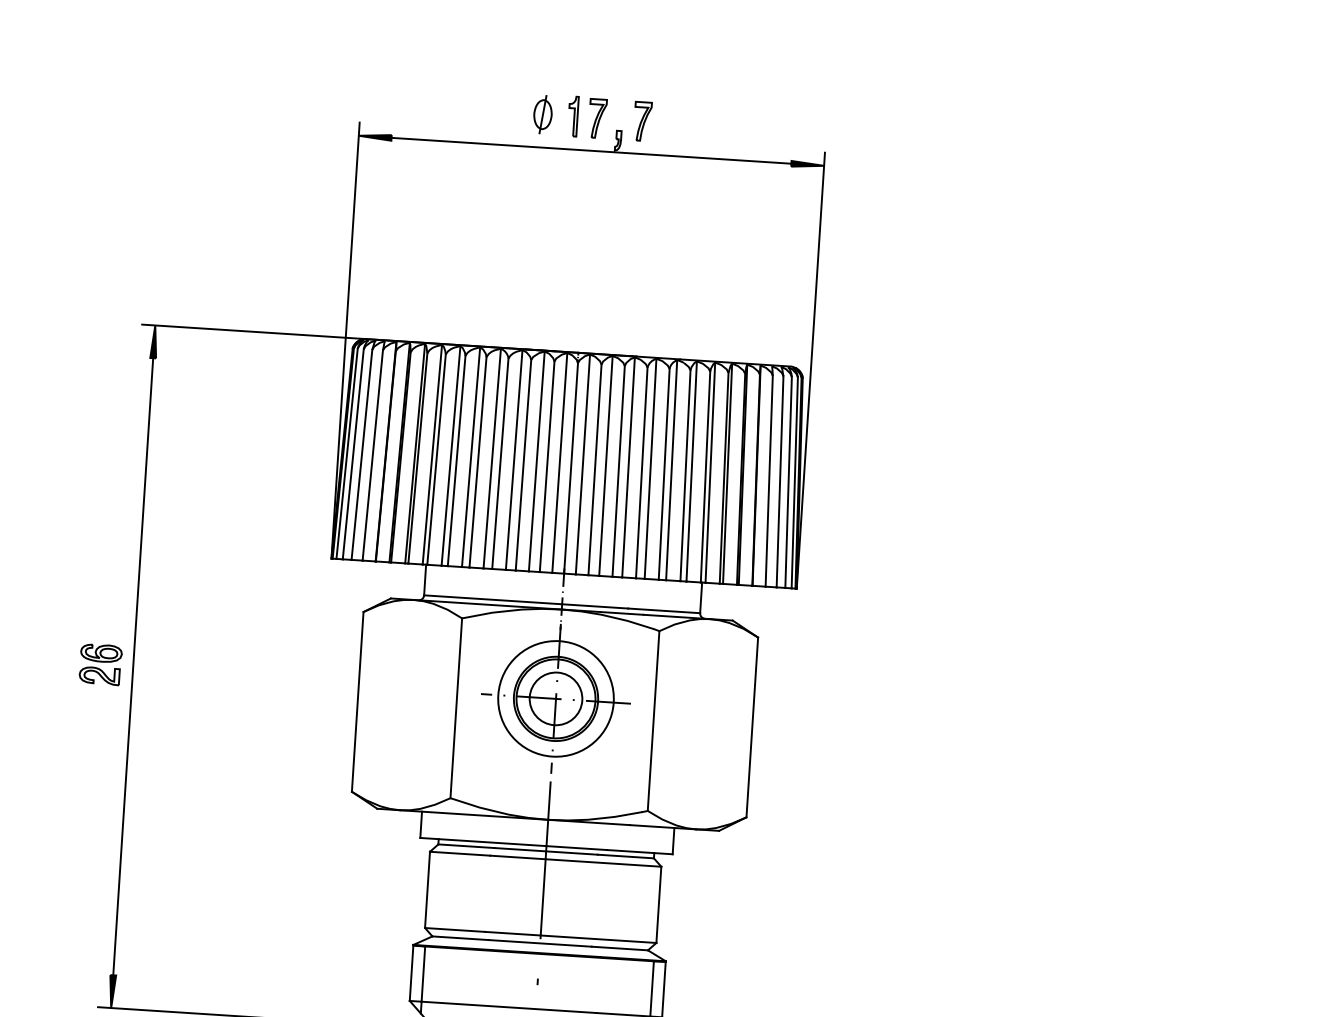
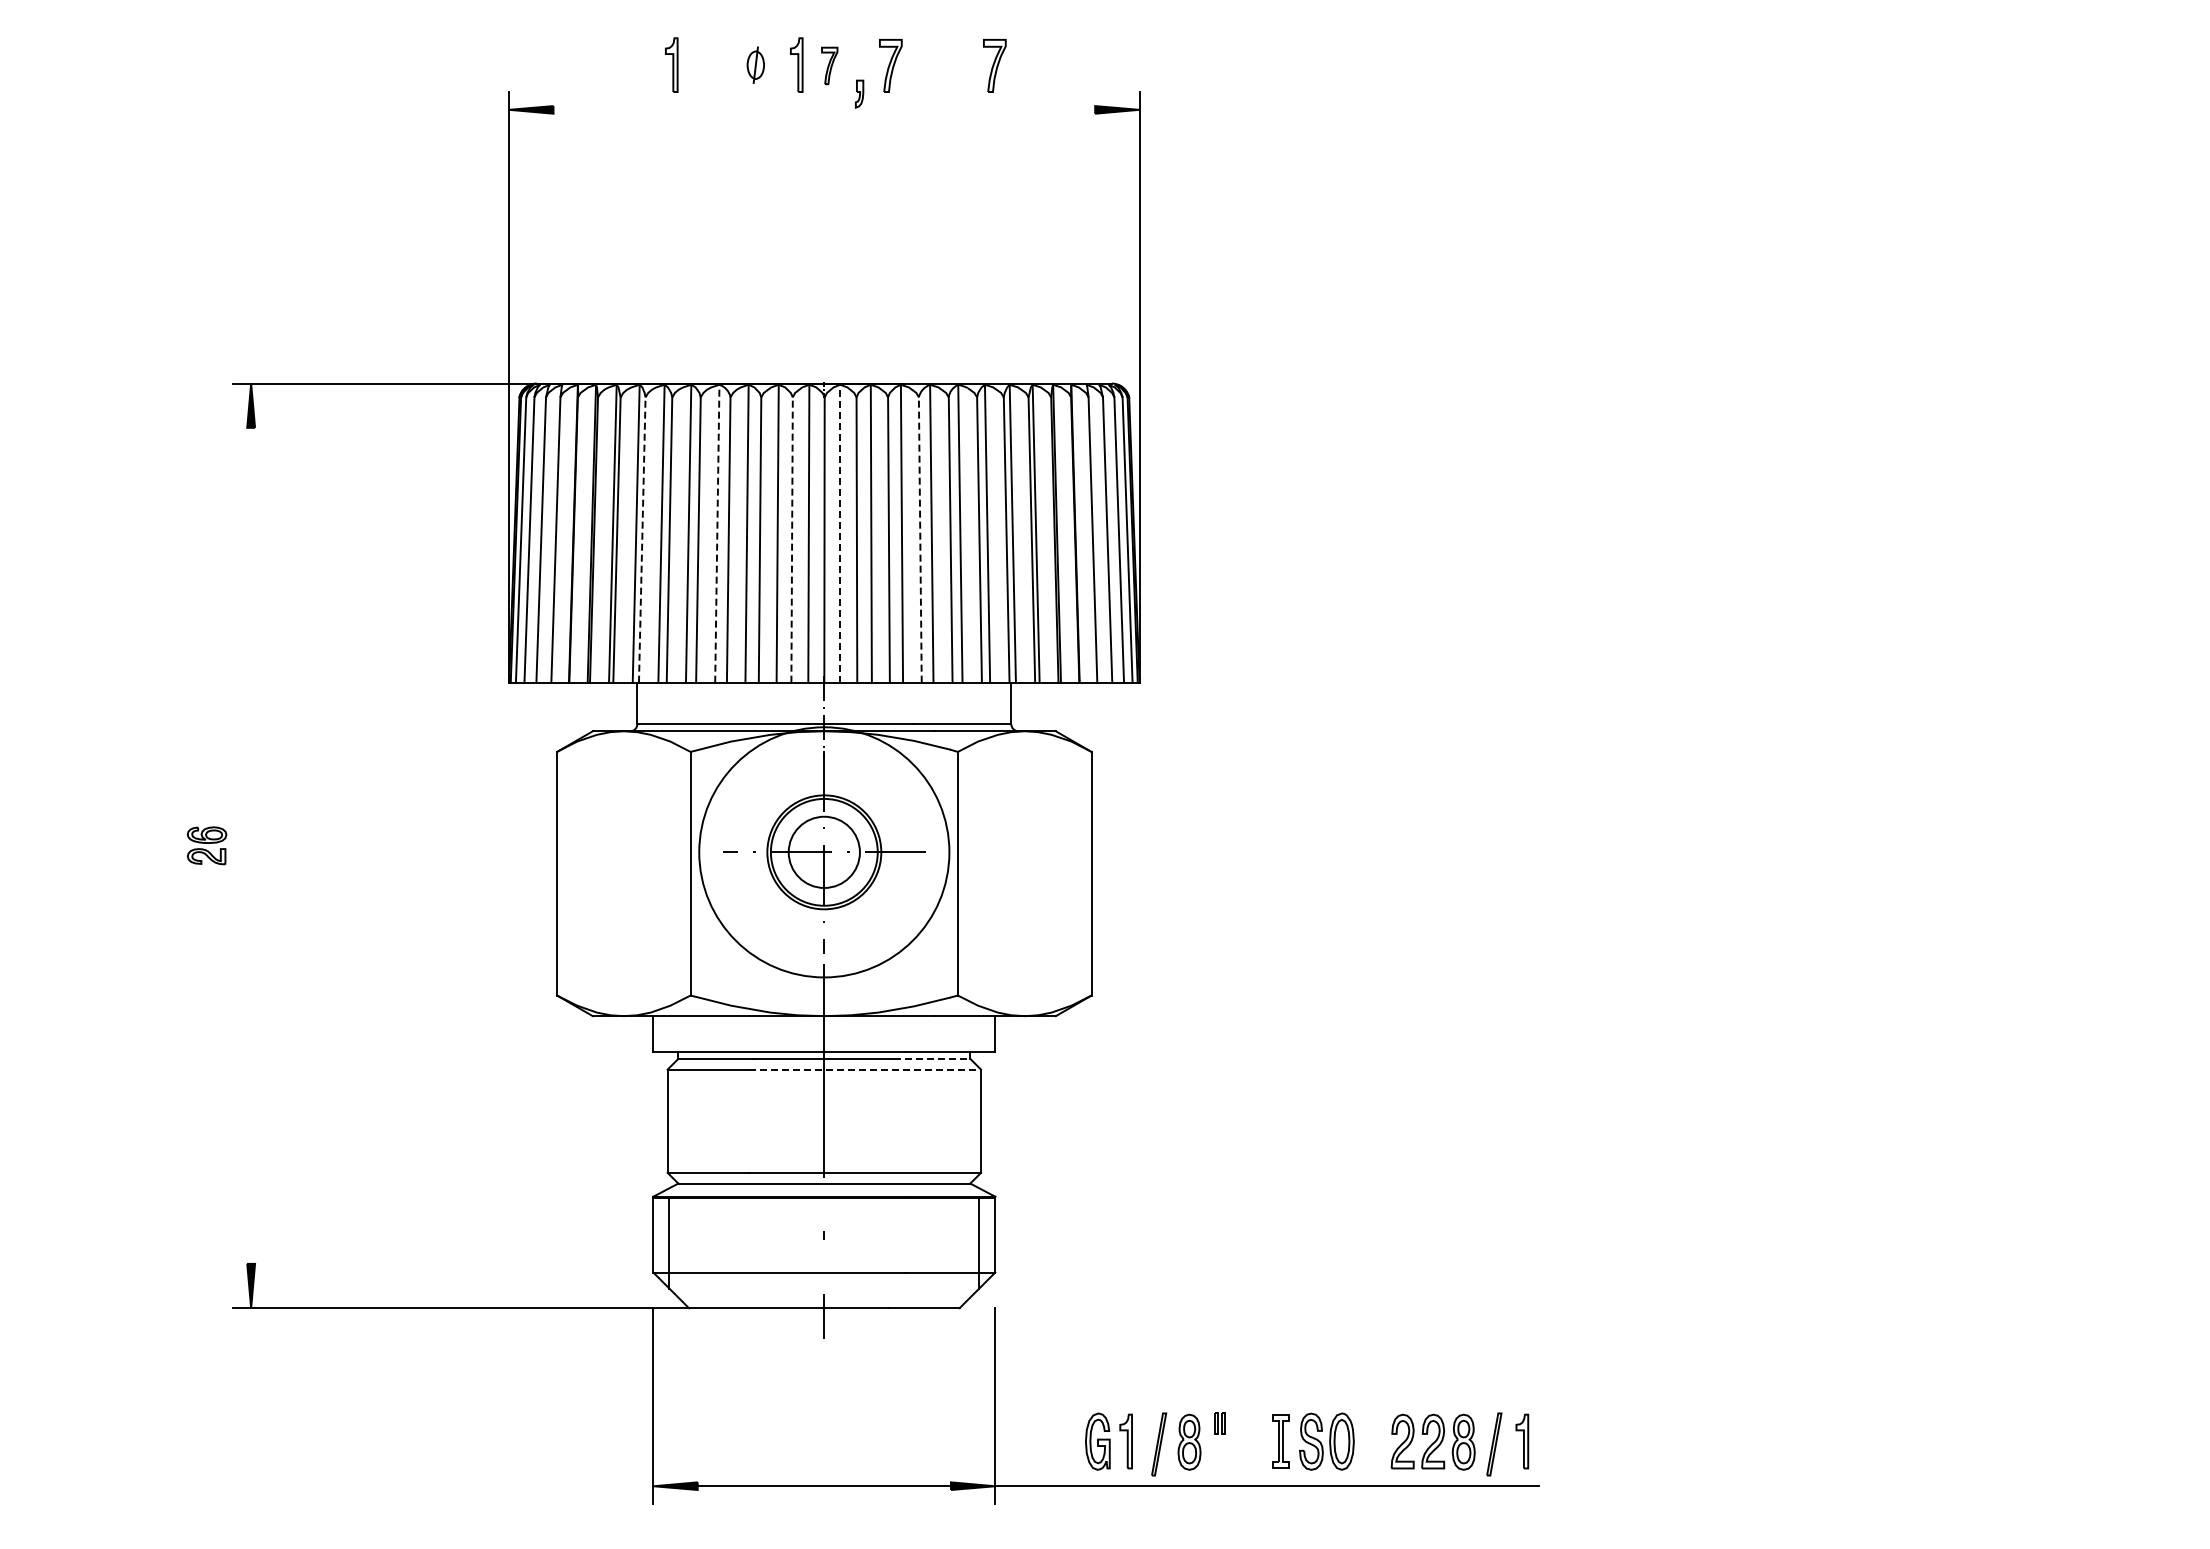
part: (480, 110) -> (671, 64), added
part: (542, 114) -> (755, 64), size x0.7
part: (597, 118) -> (829, 65), size x0.7
part: (719, 126) -> (994, 65), added
line: (591, 150) -> (824, 109), removed
line: (492, 458) -> (717, 533), solid -> dashed
line: (436, 460) -> (642, 540), solid -> dashed
line: (583, 464) -> (840, 533), solid -> dashed
line: (547, 467) -> (792, 540), solid -> dashed
line: (641, 473) -> (920, 540), solid -> dashed
part: (100, 664) -> (206, 845), size x0.7
line: (133, 666) -> (251, 845), removed
circle: (556, 699) -> (824, 852), size x1.6
line: (626, 856) -> (932, 1058), solid -> dashed
line: (576, 861) -> (865, 1069), solid -> dashed

